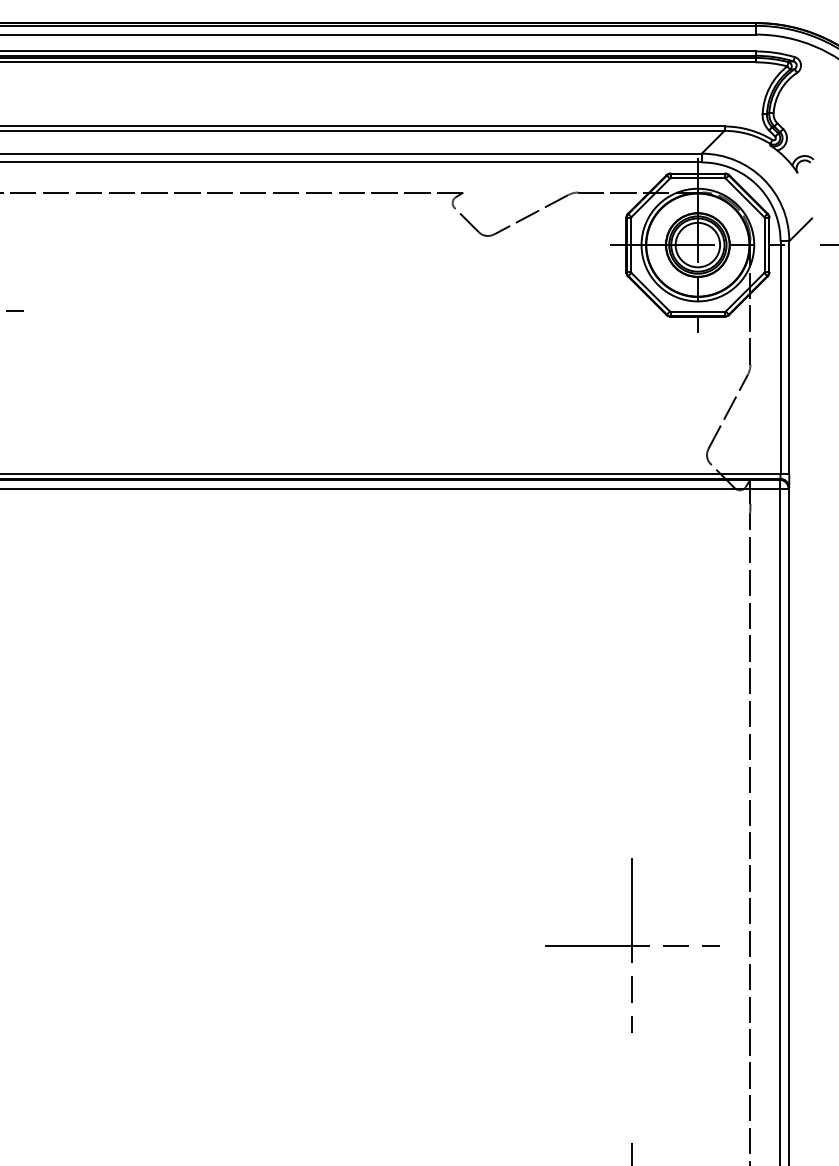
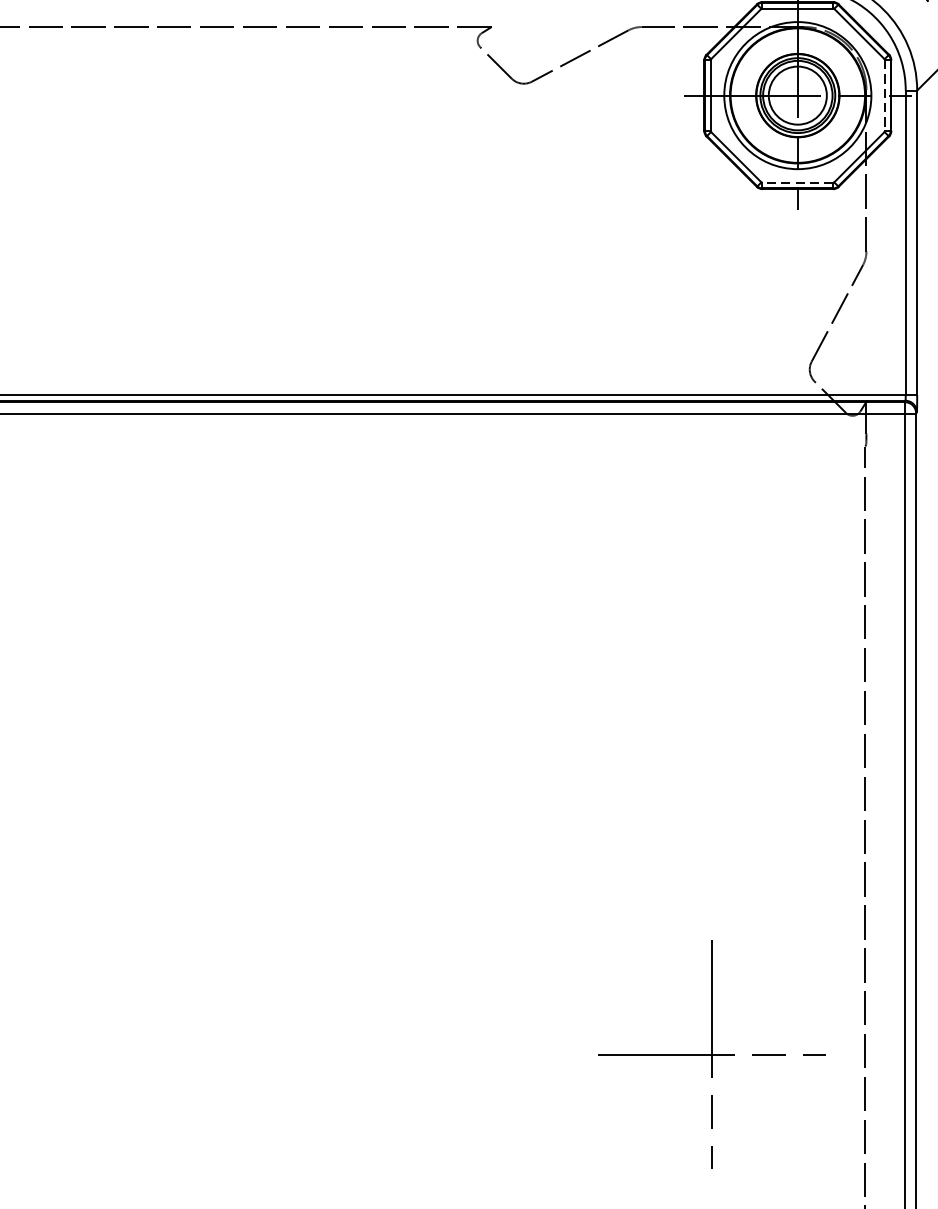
line: (764, 245) -> (884, 96), solid -> dashed
line: (697, 311) -> (797, 182), solid -> dashed
part: (632, 945) -> (712, 1054), moved

